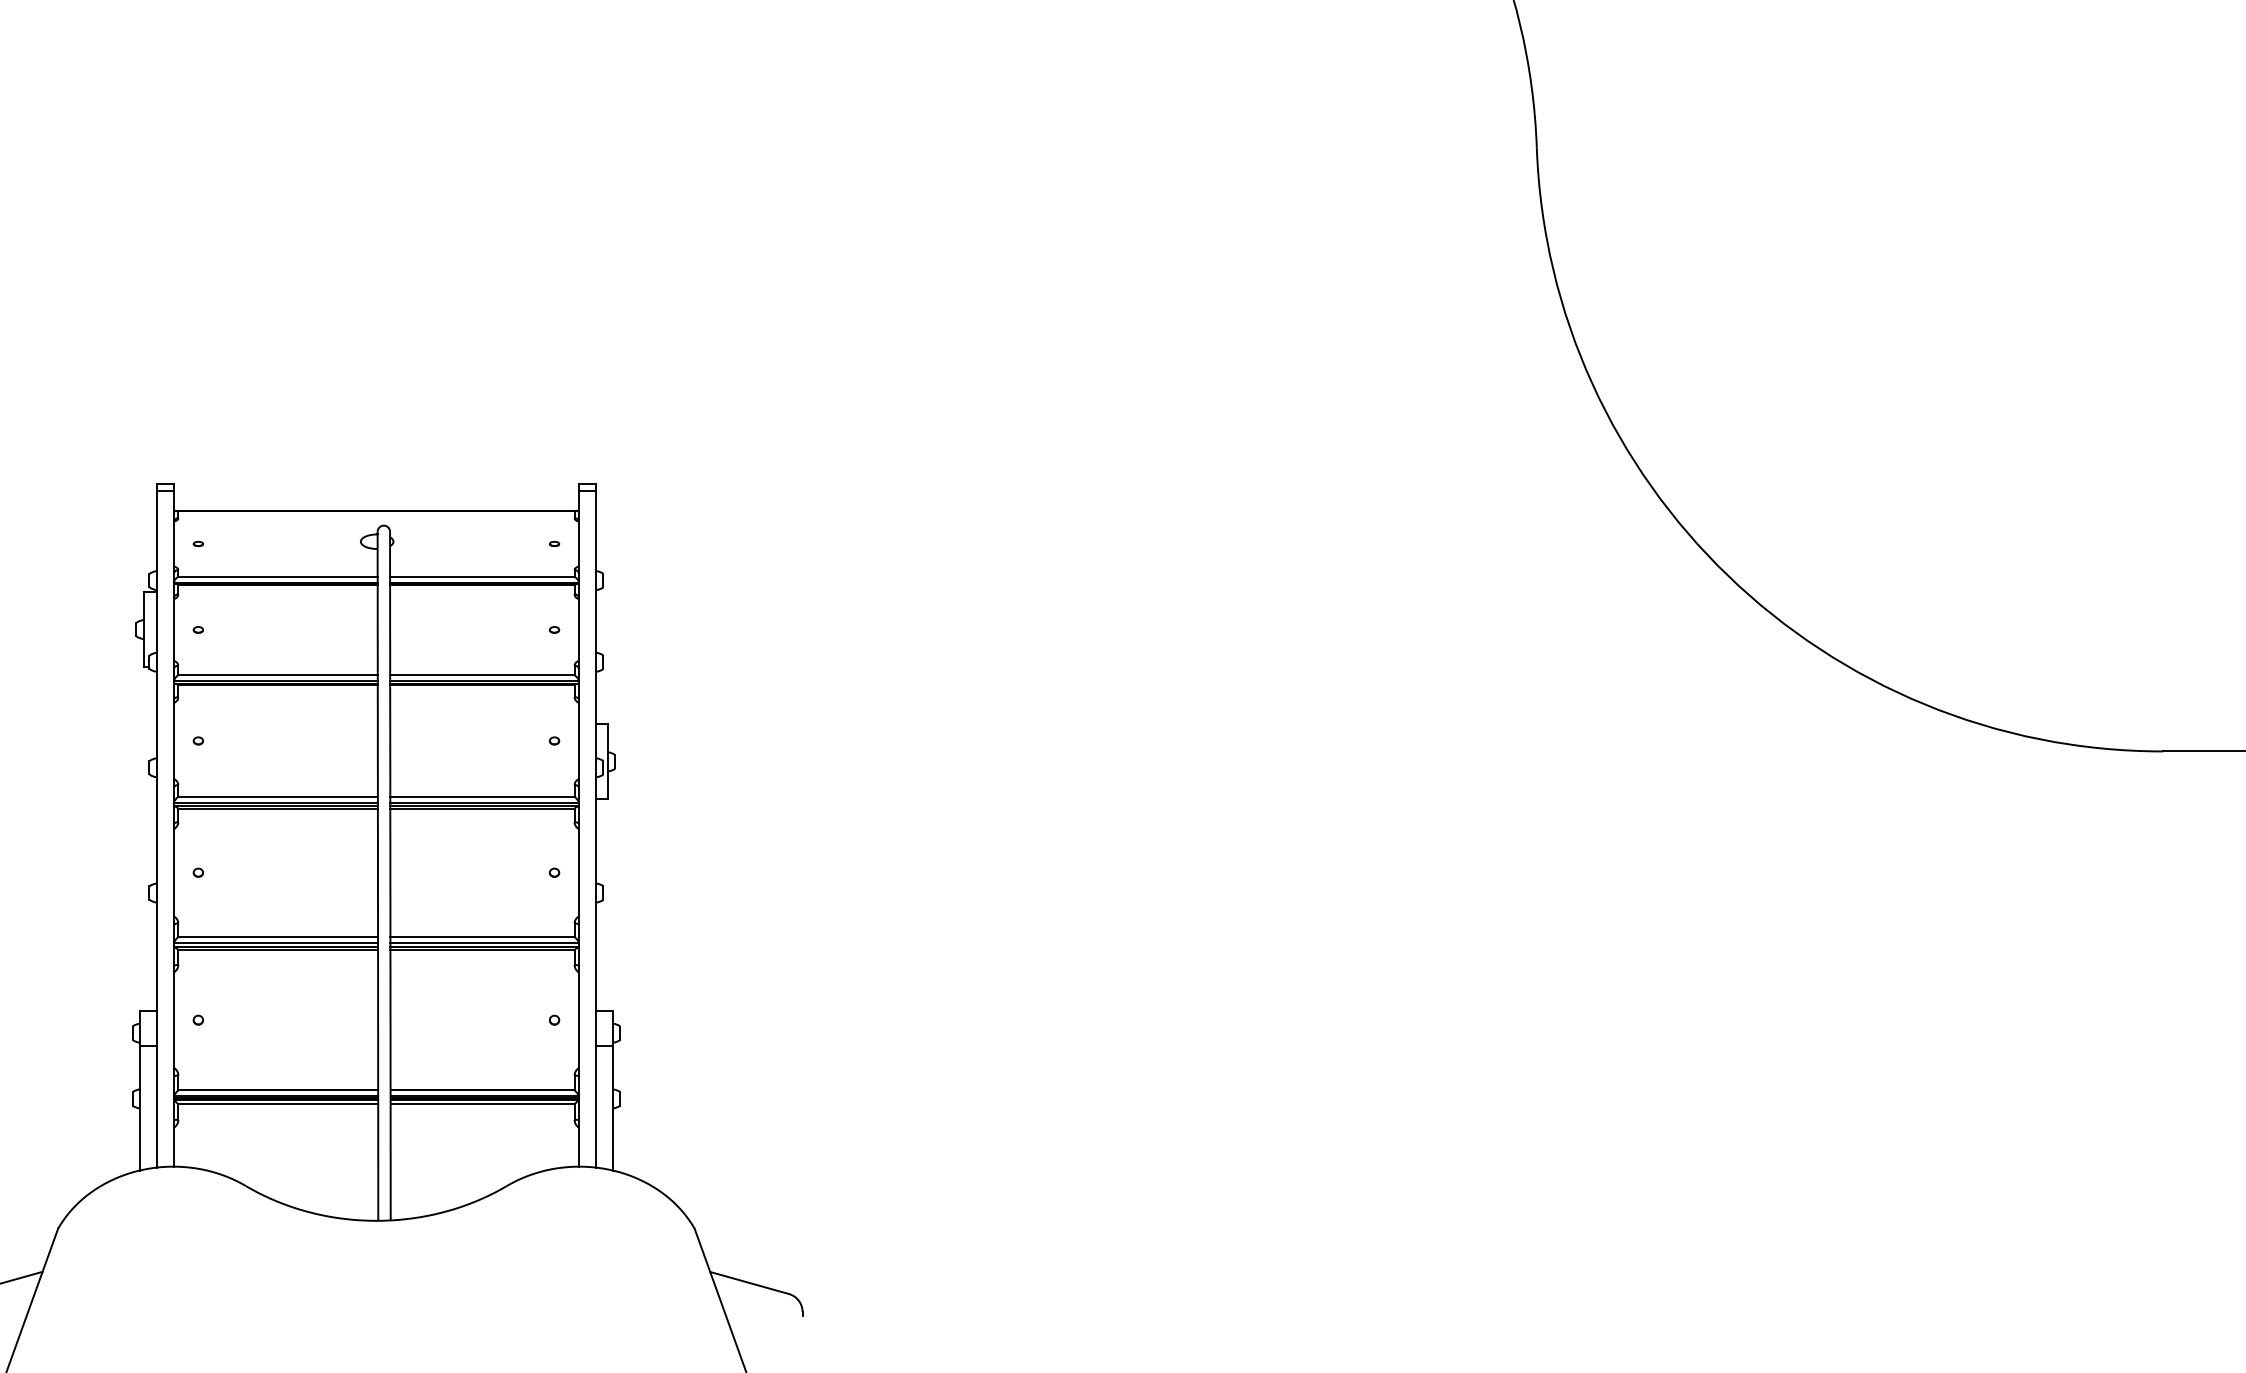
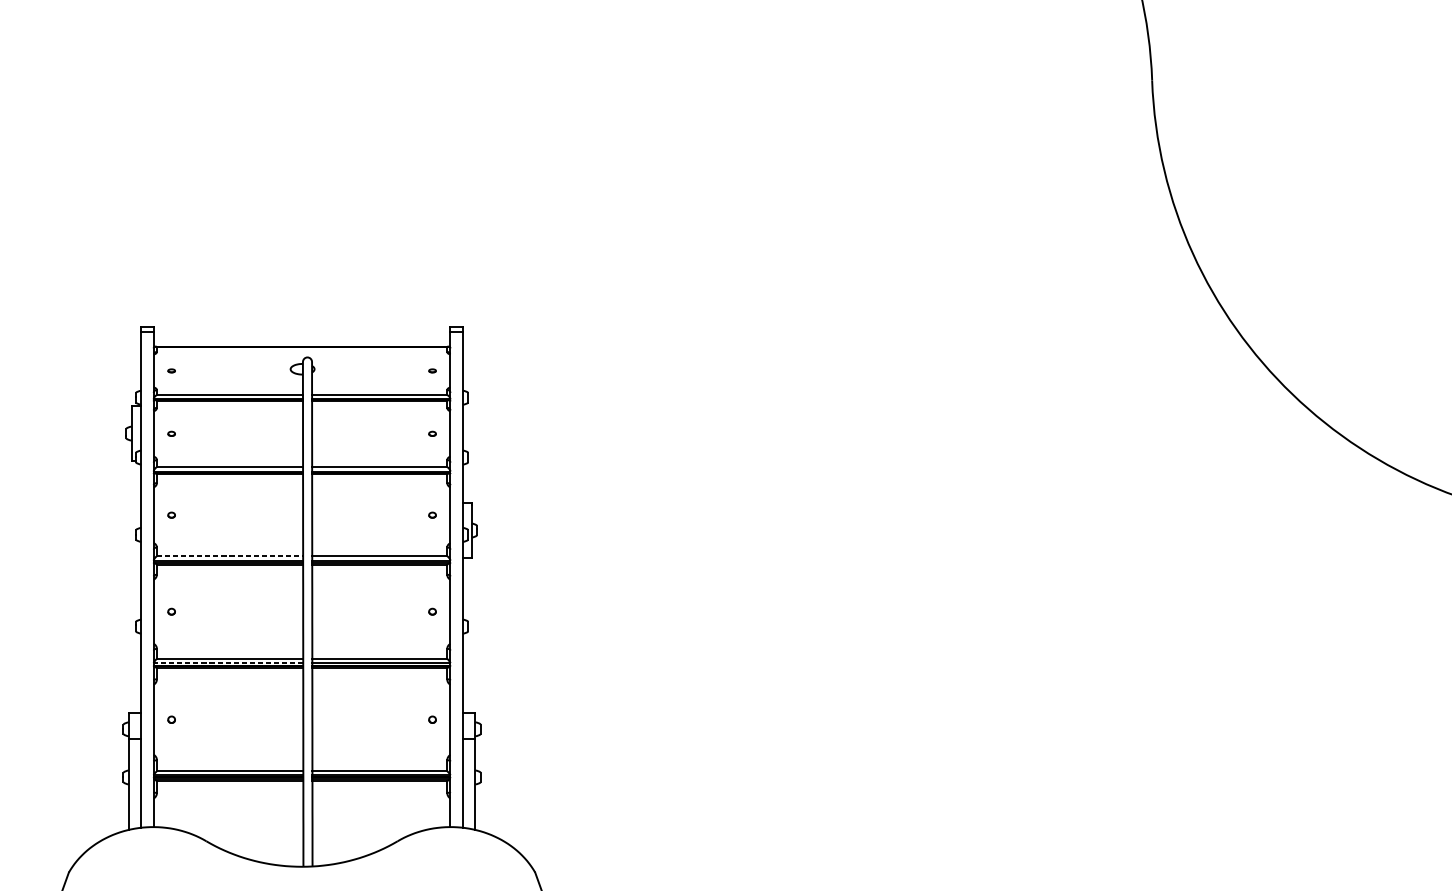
line: (278, 796) -> (230, 555), solid -> dashed
line: (275, 942) -> (228, 662), solid -> dashed

